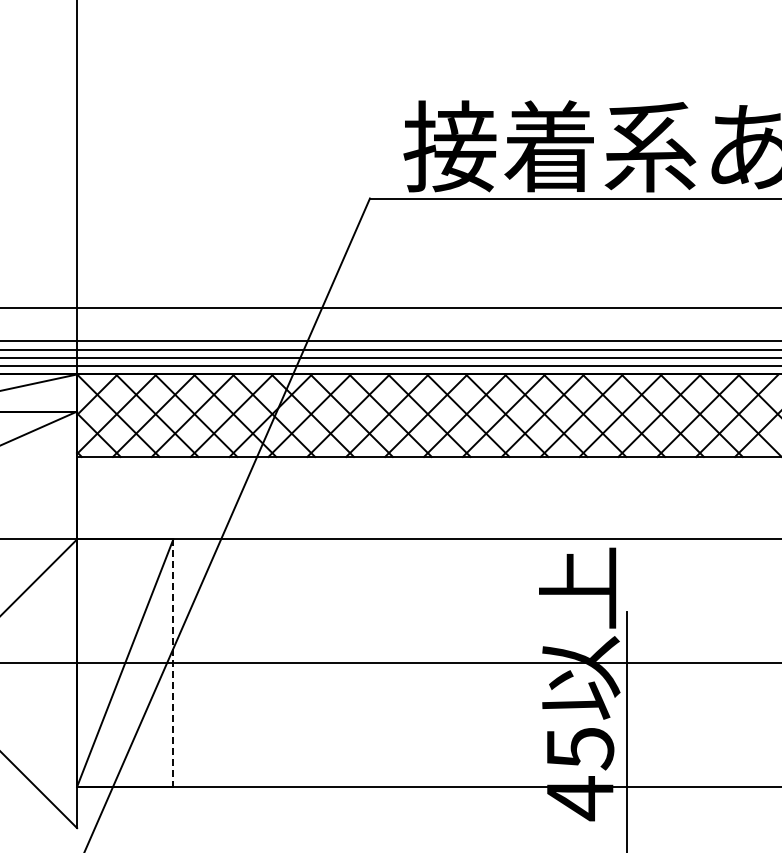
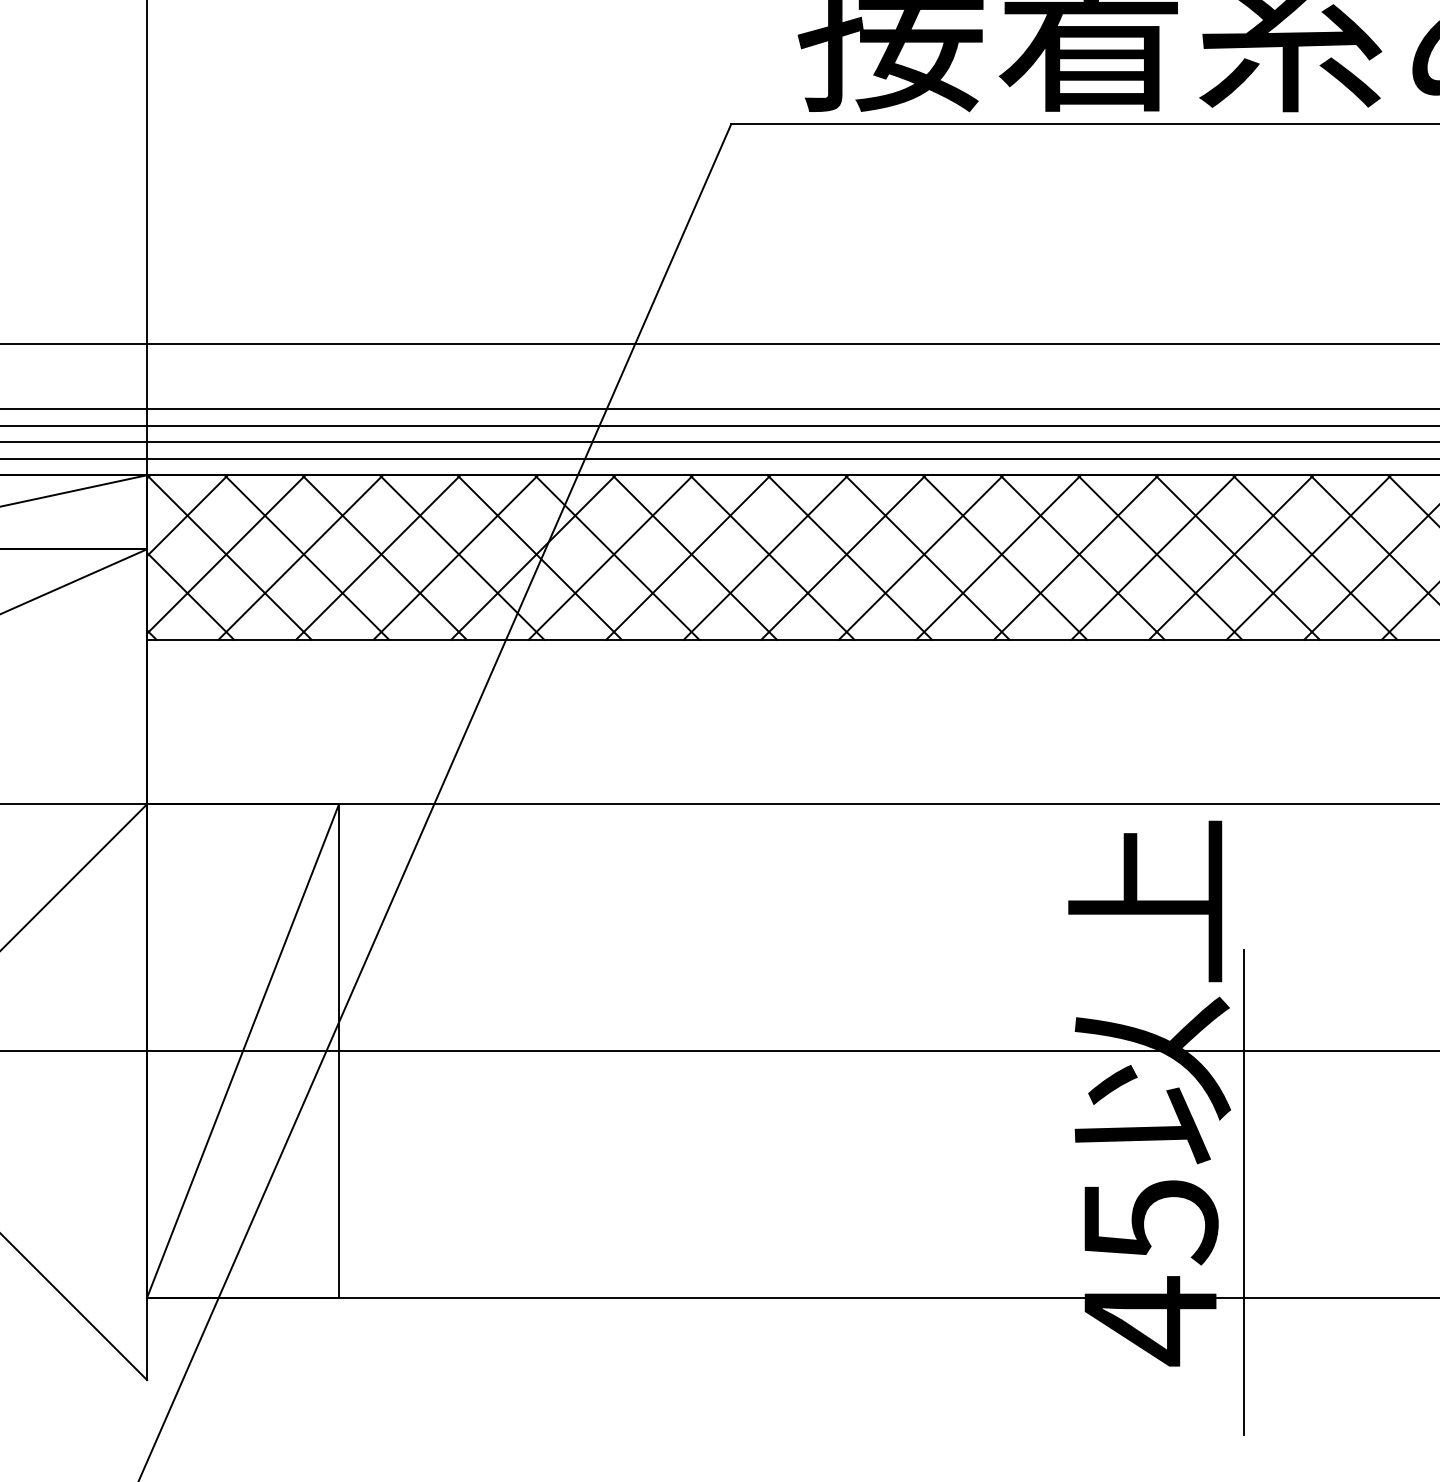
line: (173, 663) -> (339, 1051), dashed -> solid

